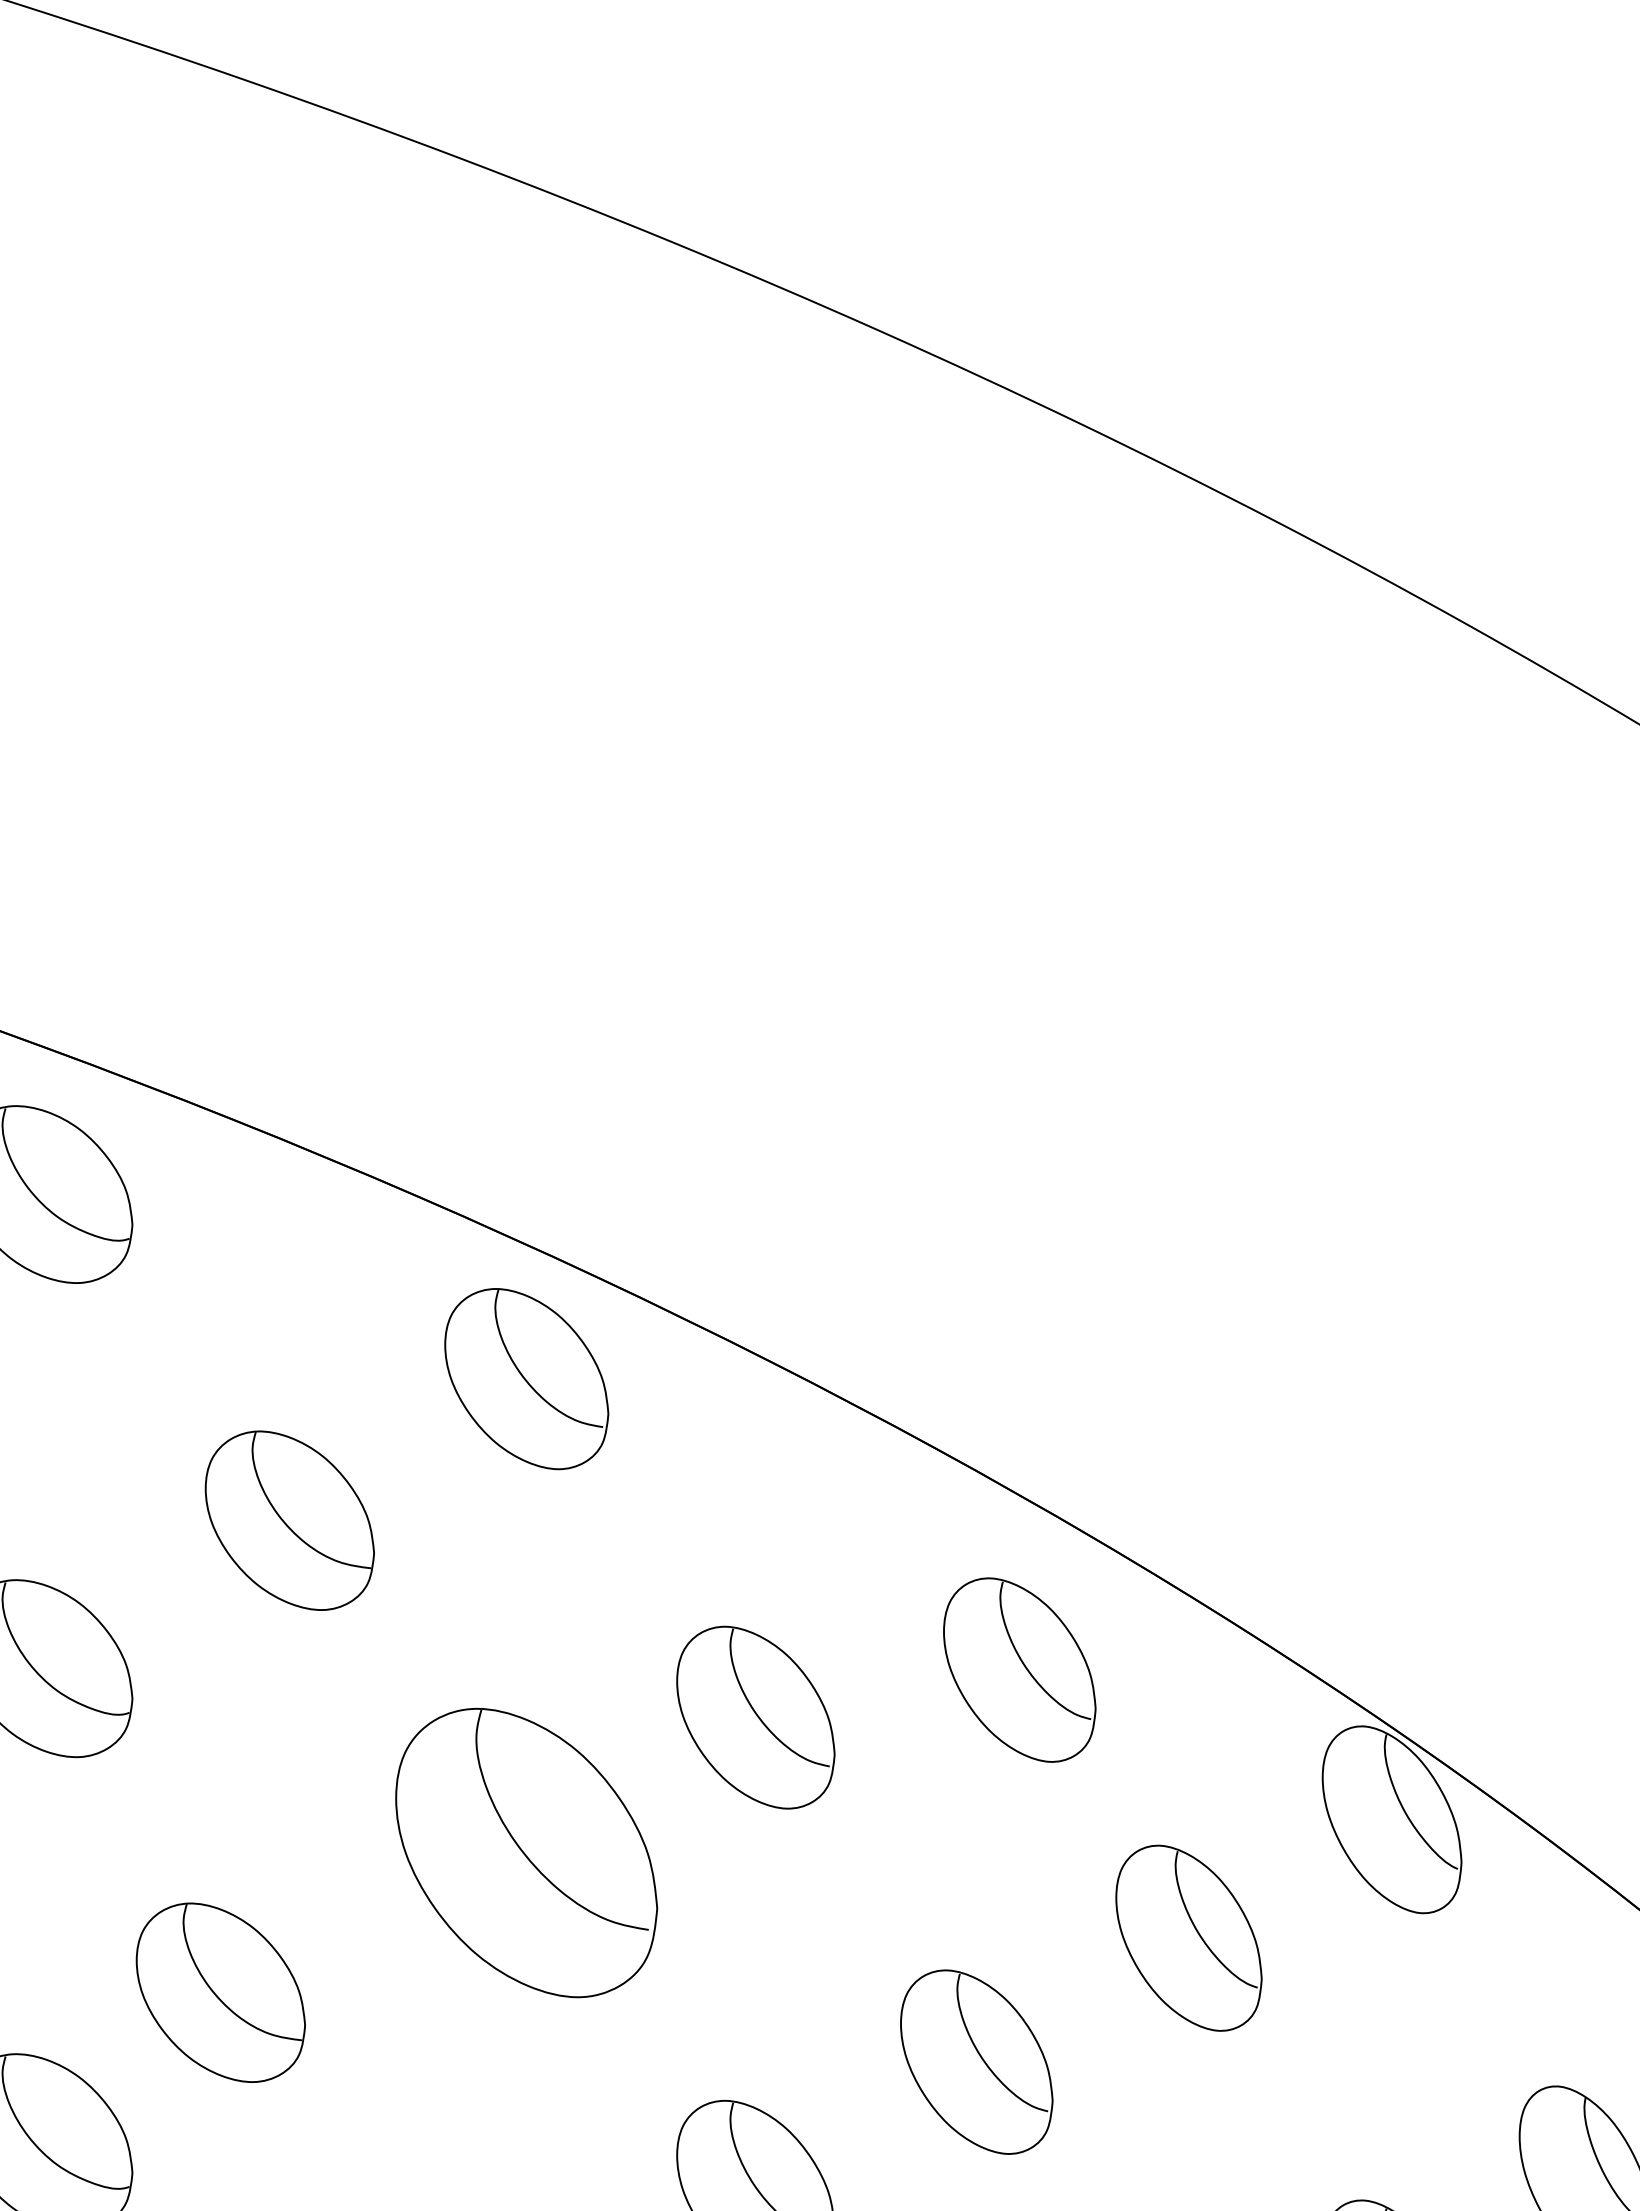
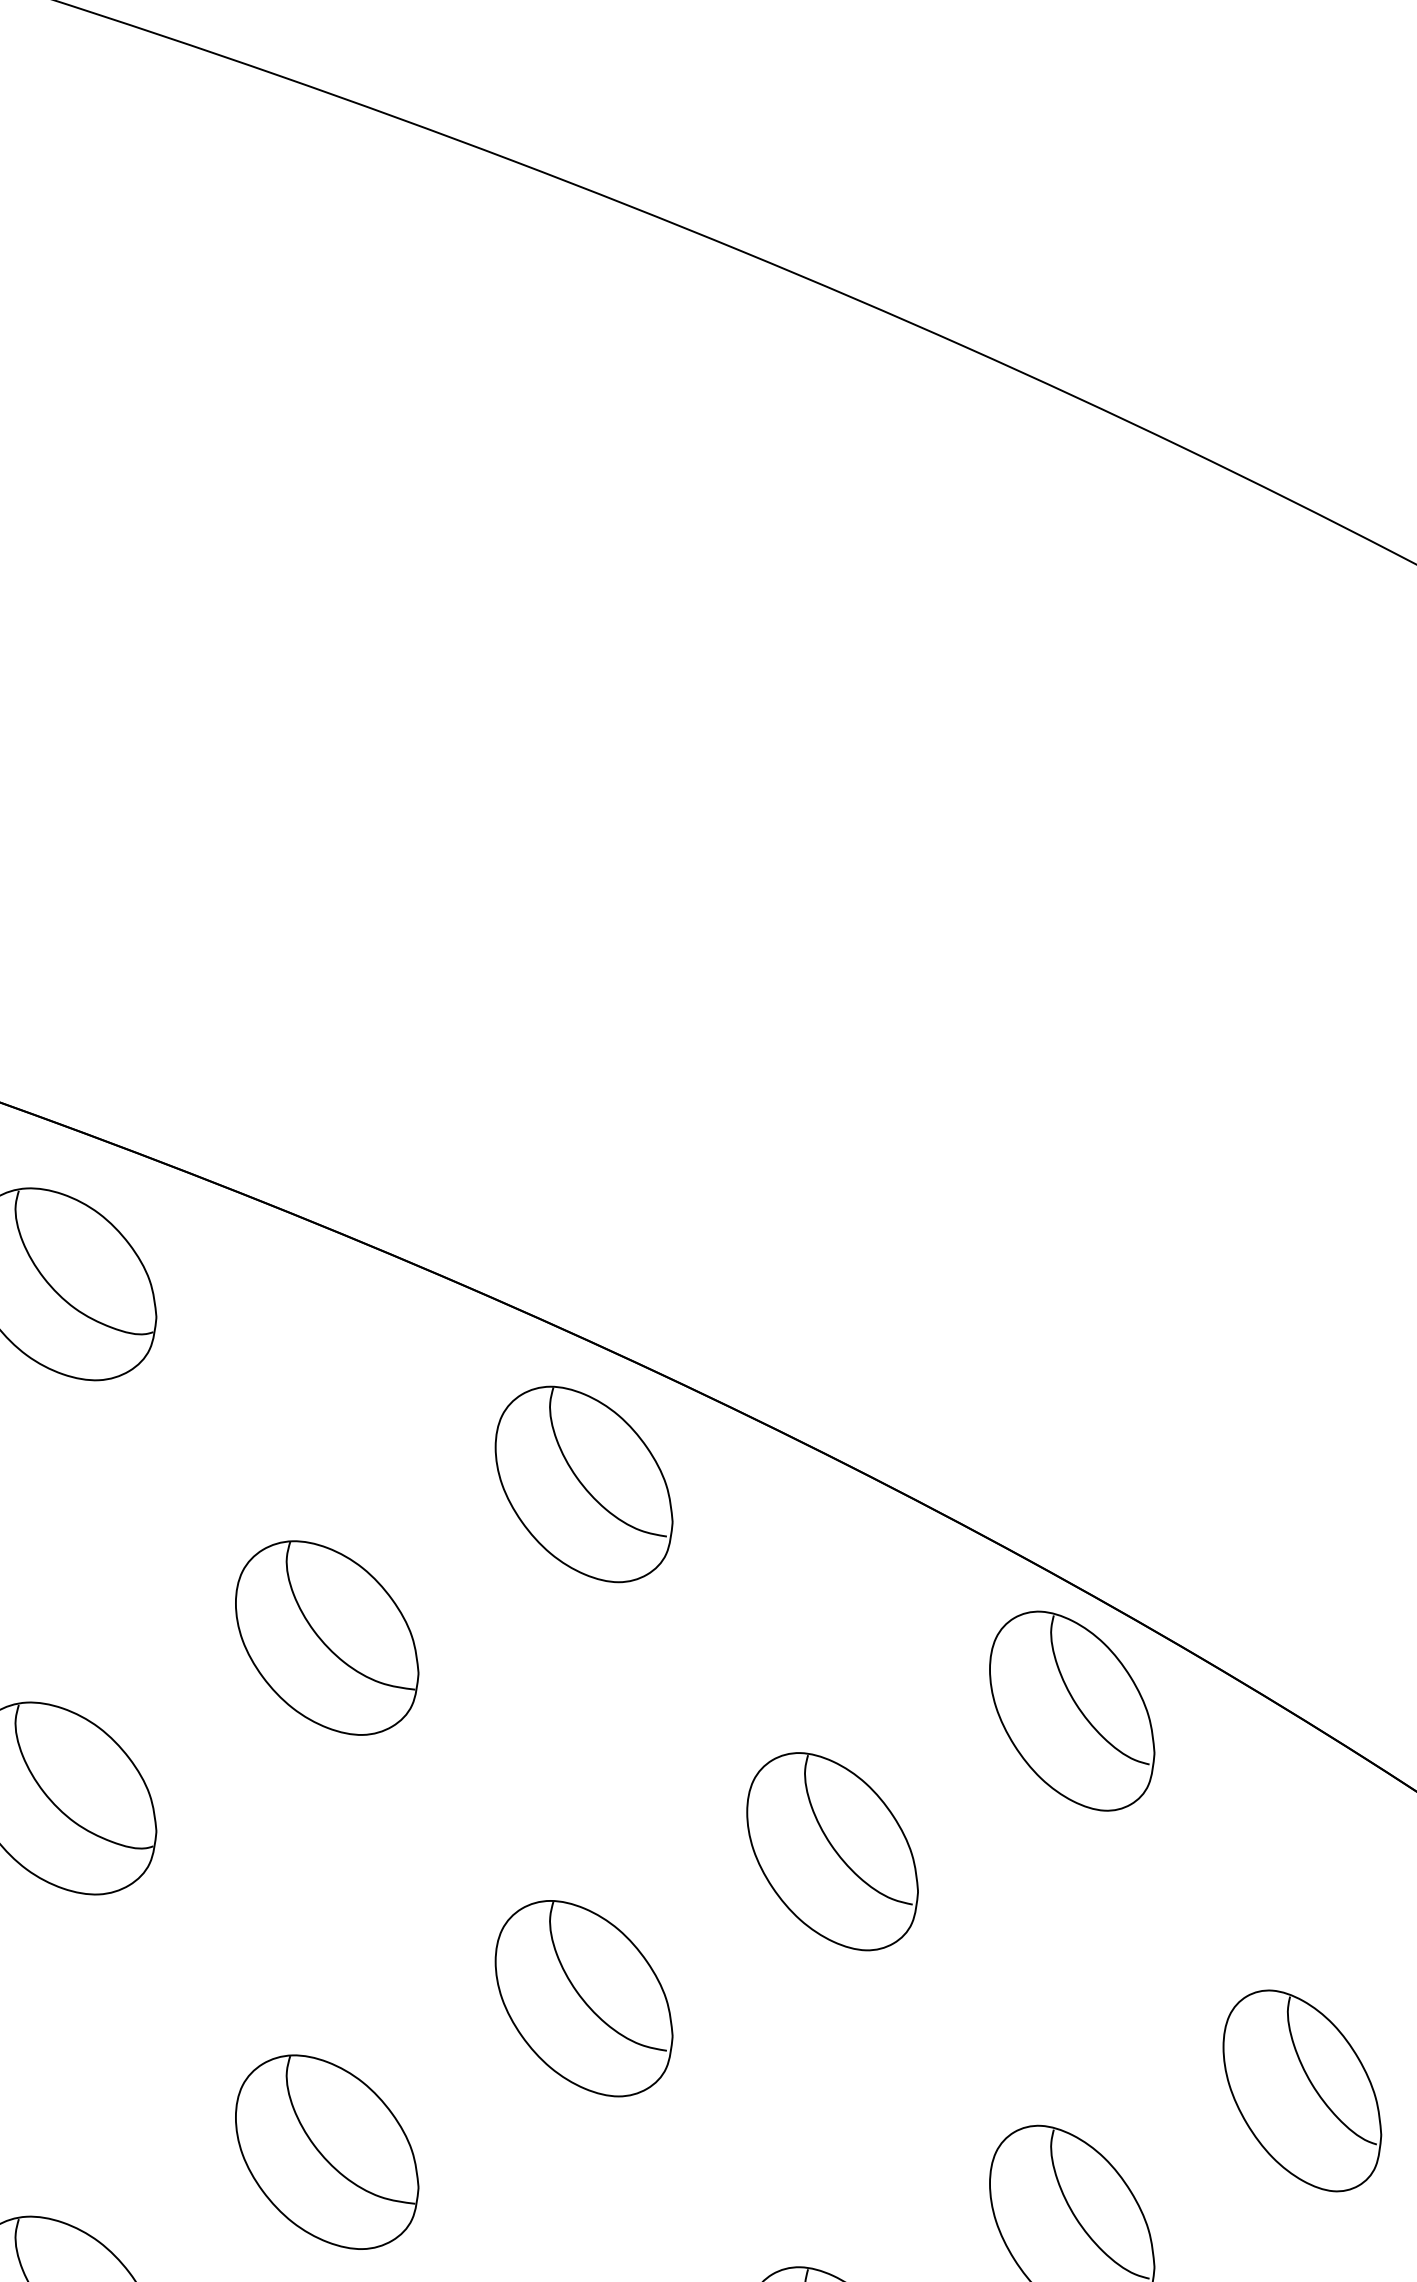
part: (1019, 1669) -> (1071, 1710), moved
part: (526, 1853) -> (583, 1998), size x0.62
part: (220, 1992) -> (326, 2151), moved

